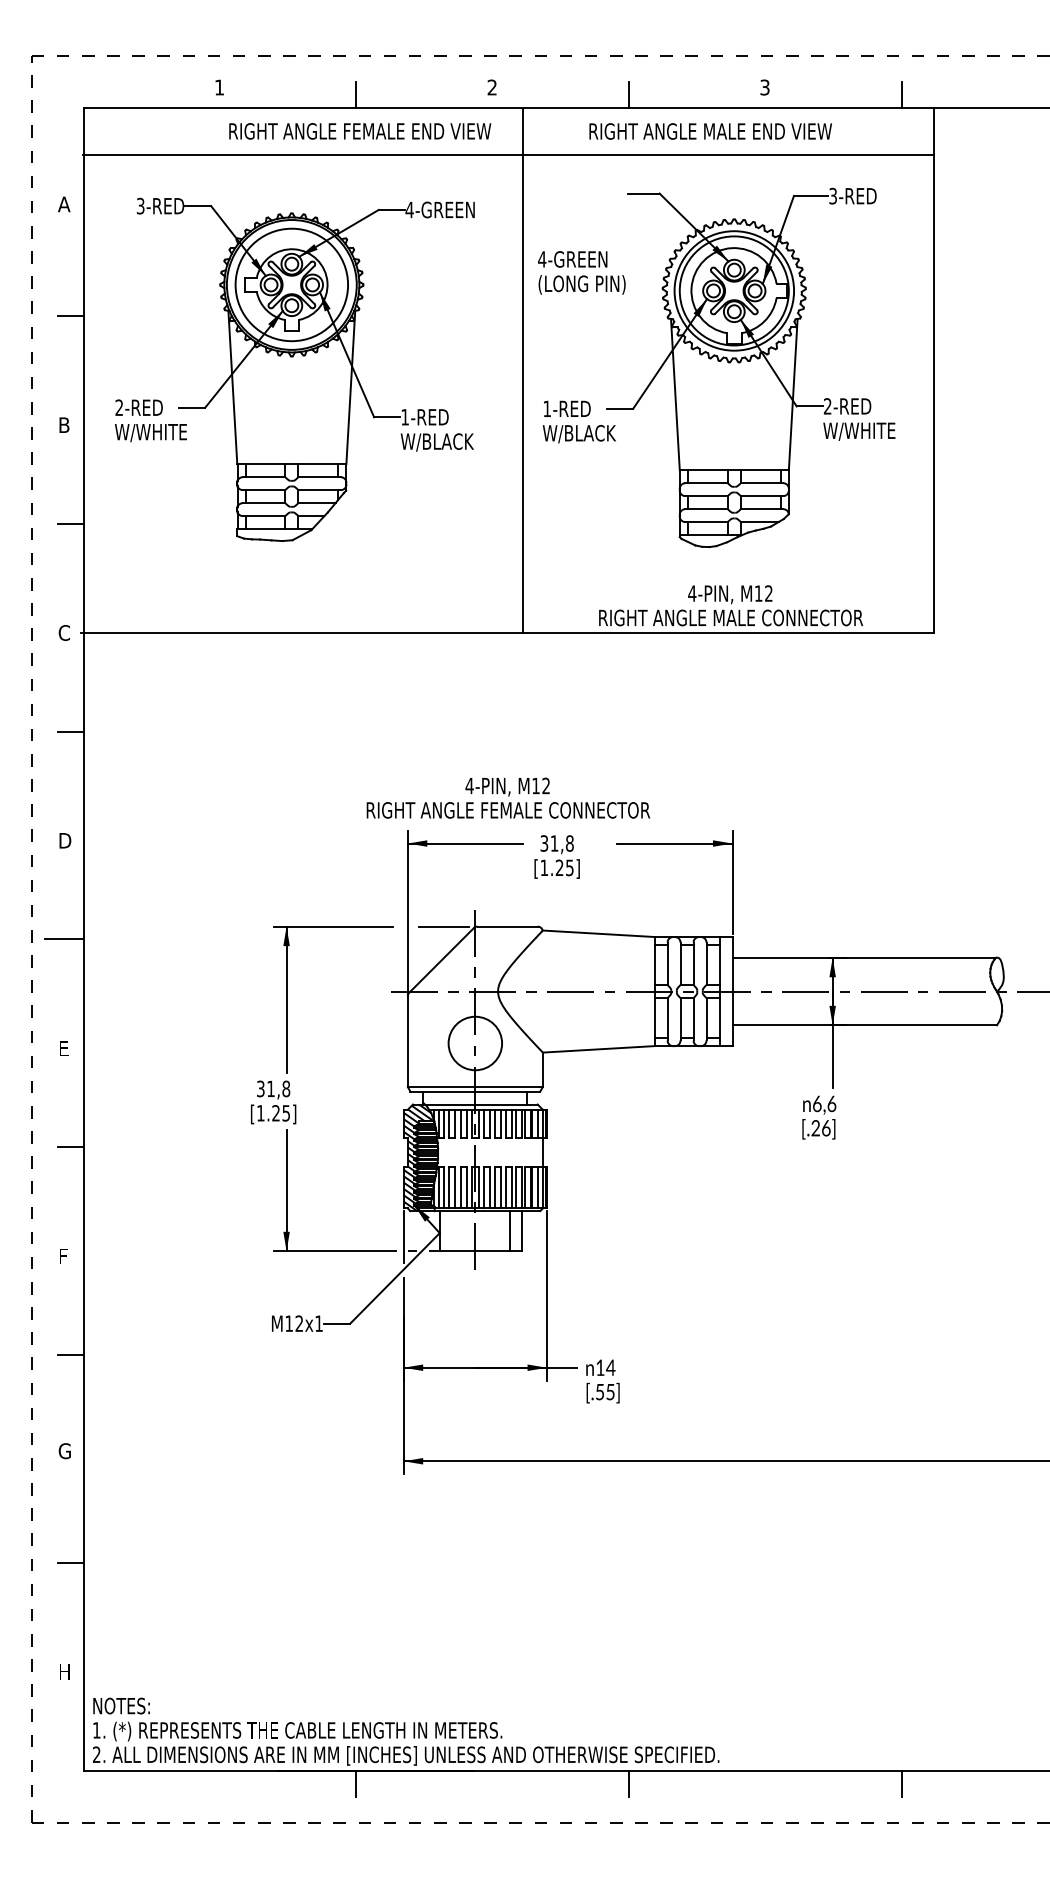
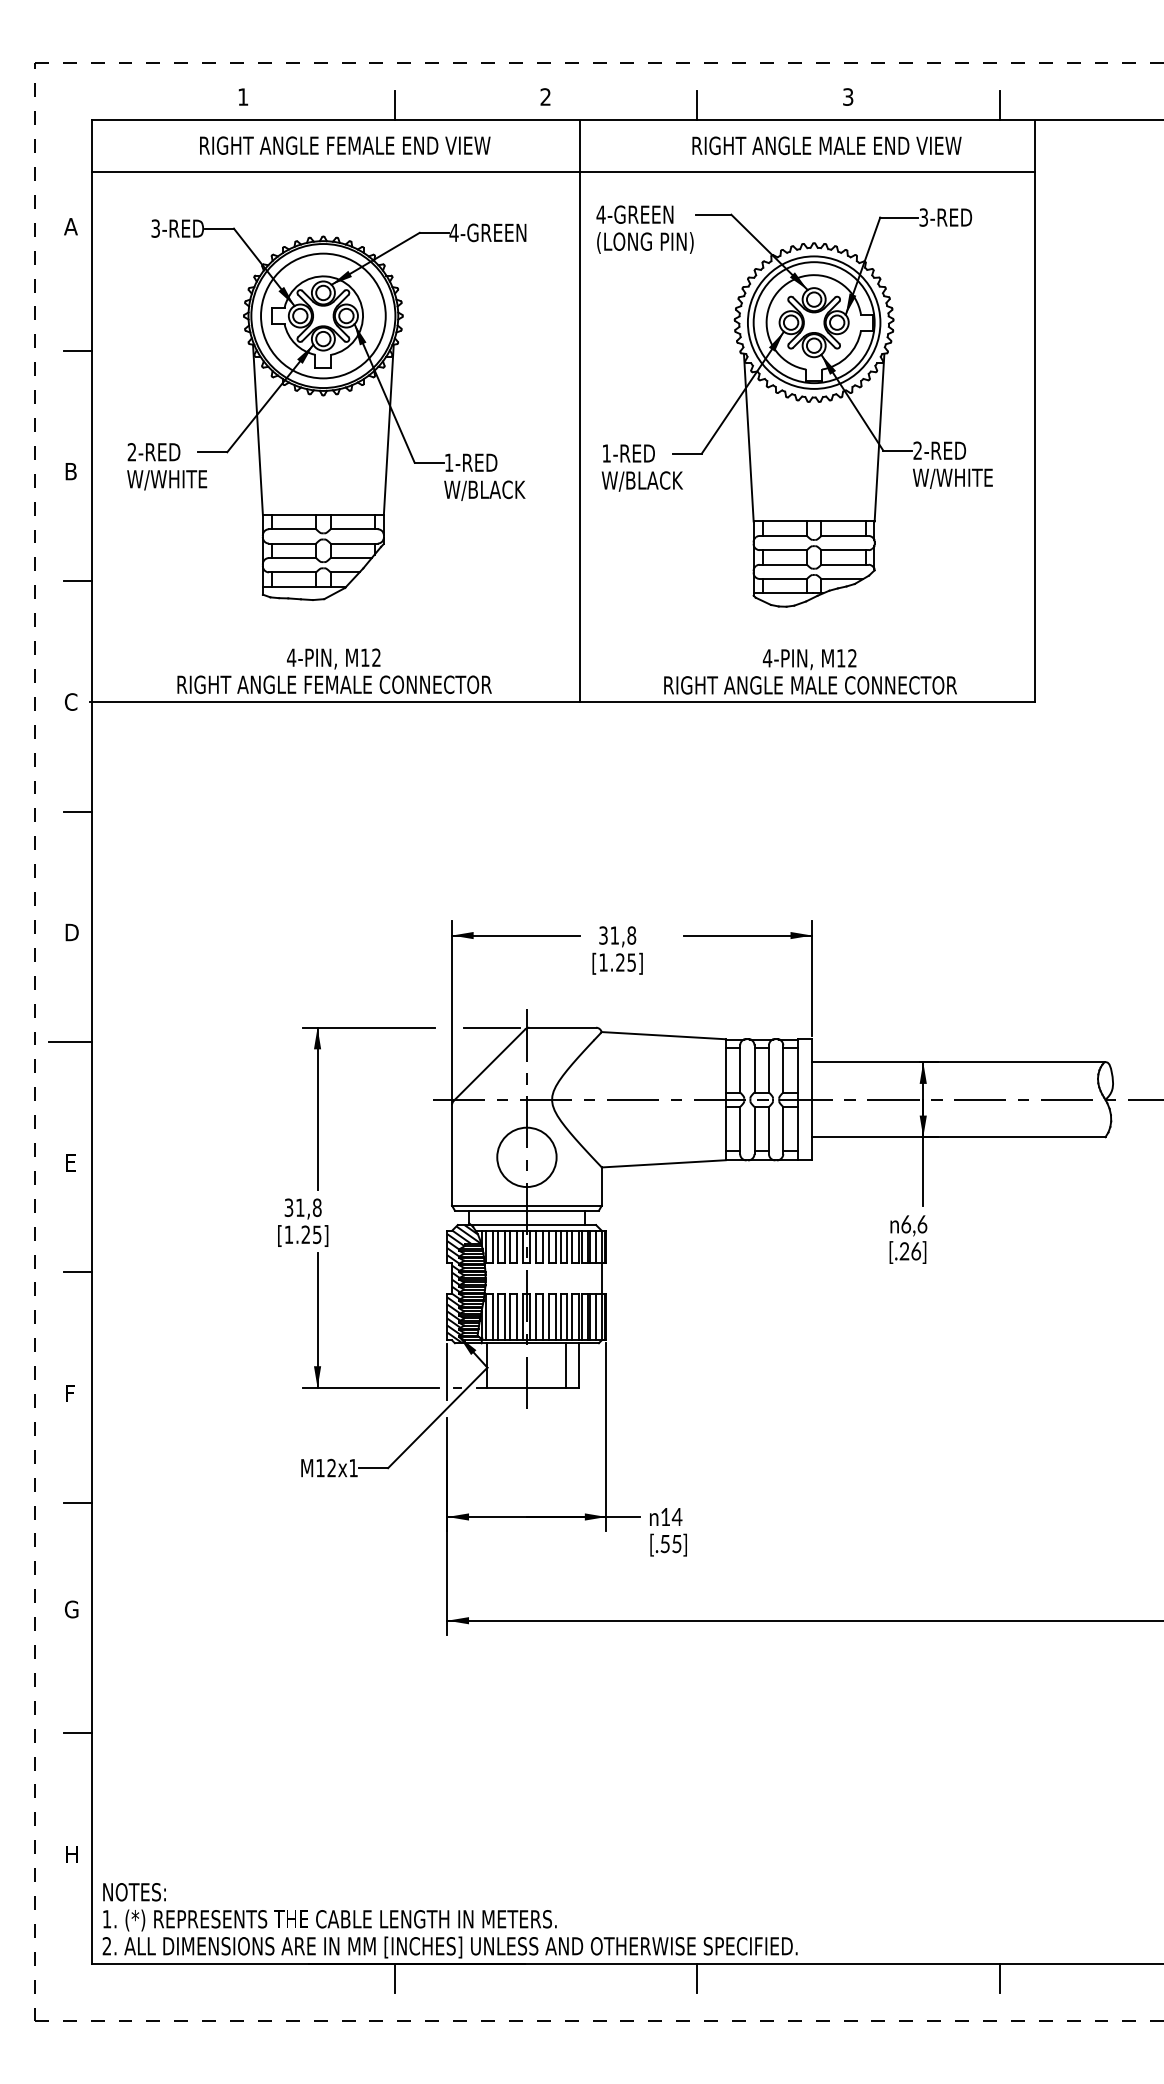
text: (360, 131) -> (345, 145), moved
text: (710, 131) -> (826, 145), moved
text: (581, 272) -> (644, 229), moved
text: (508, 797) -> (334, 670), moved

